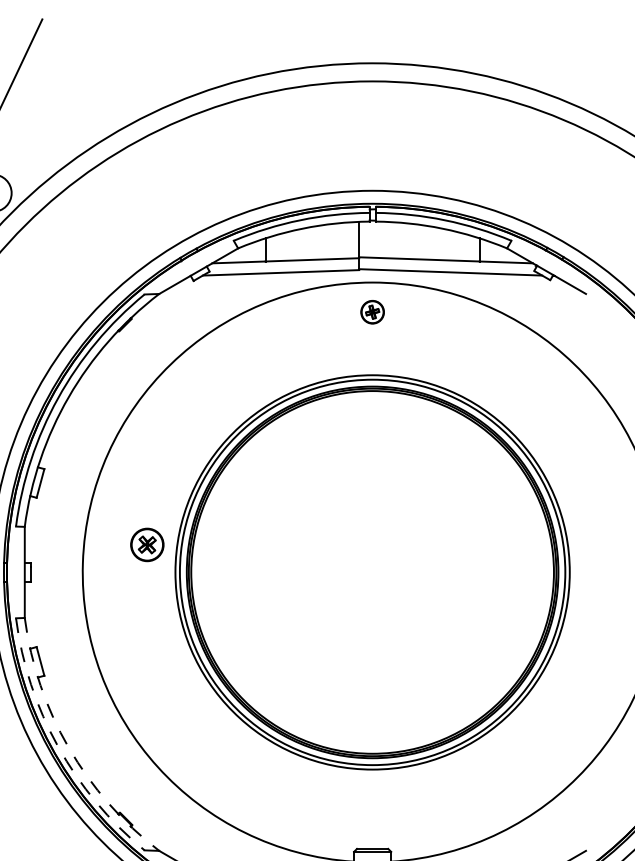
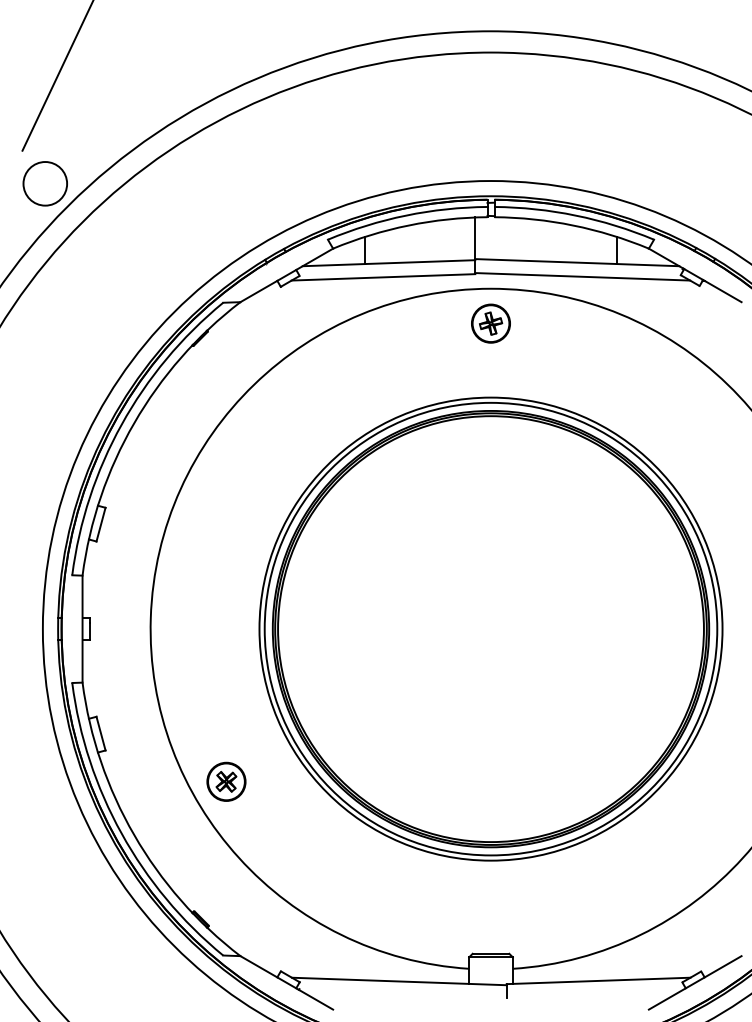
part: (372, 312) -> (490, 323), size x1.43
part: (147, 544) -> (226, 781), moved
arc: (57, 746) -> (121, 833), dashed -> solid
arc: (69, 748) -> (134, 835), dashed -> solid

